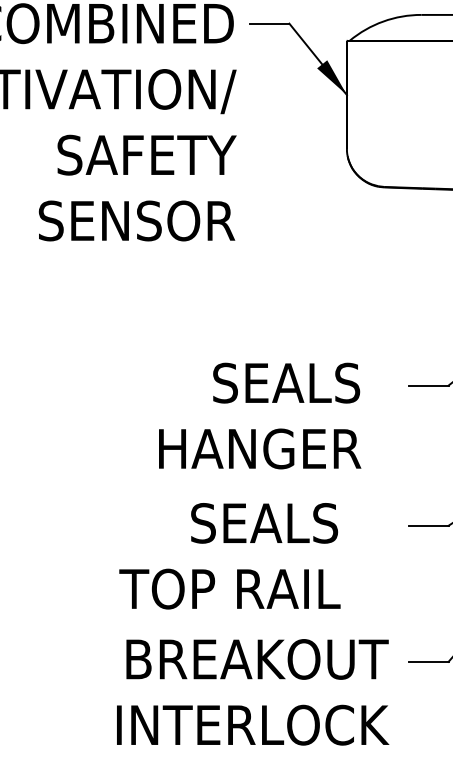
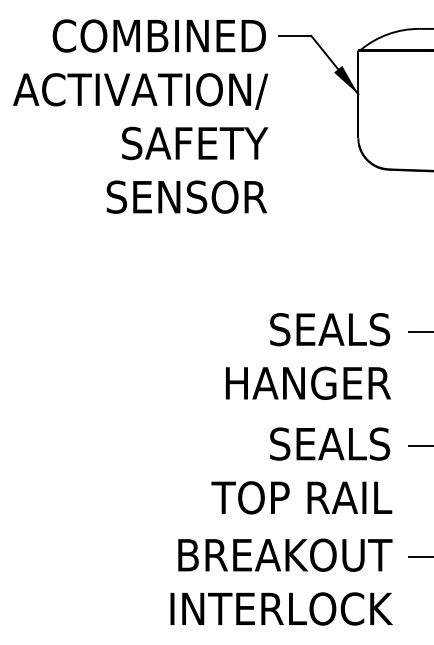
text: (260, 416) -> (308, 356), moved
text: (229, 555) -> (301, 470), moved

